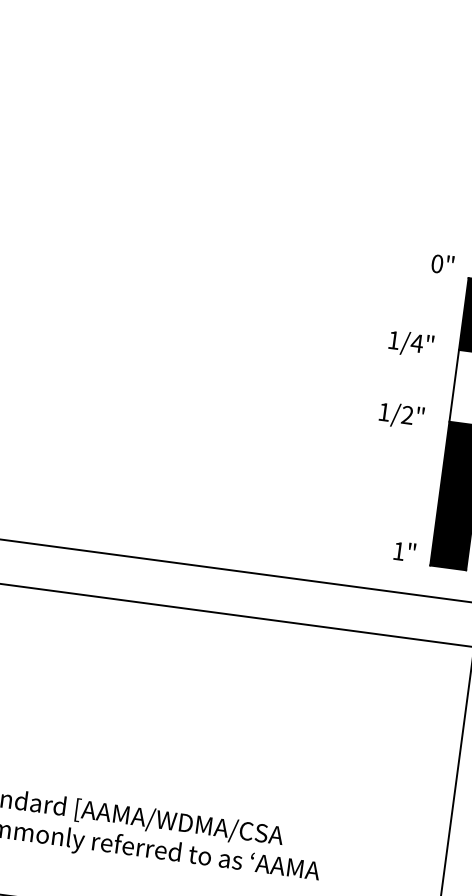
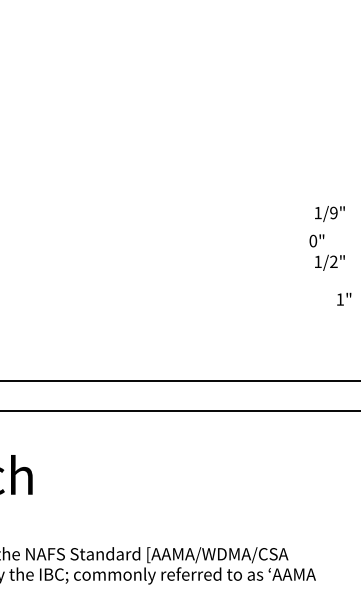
text: (442, 263) -> (316, 240), moved
text: (416, 342) -> (333, 212), 1/4" -> 1/9"
text: (405, 550) -> (344, 298), moved

